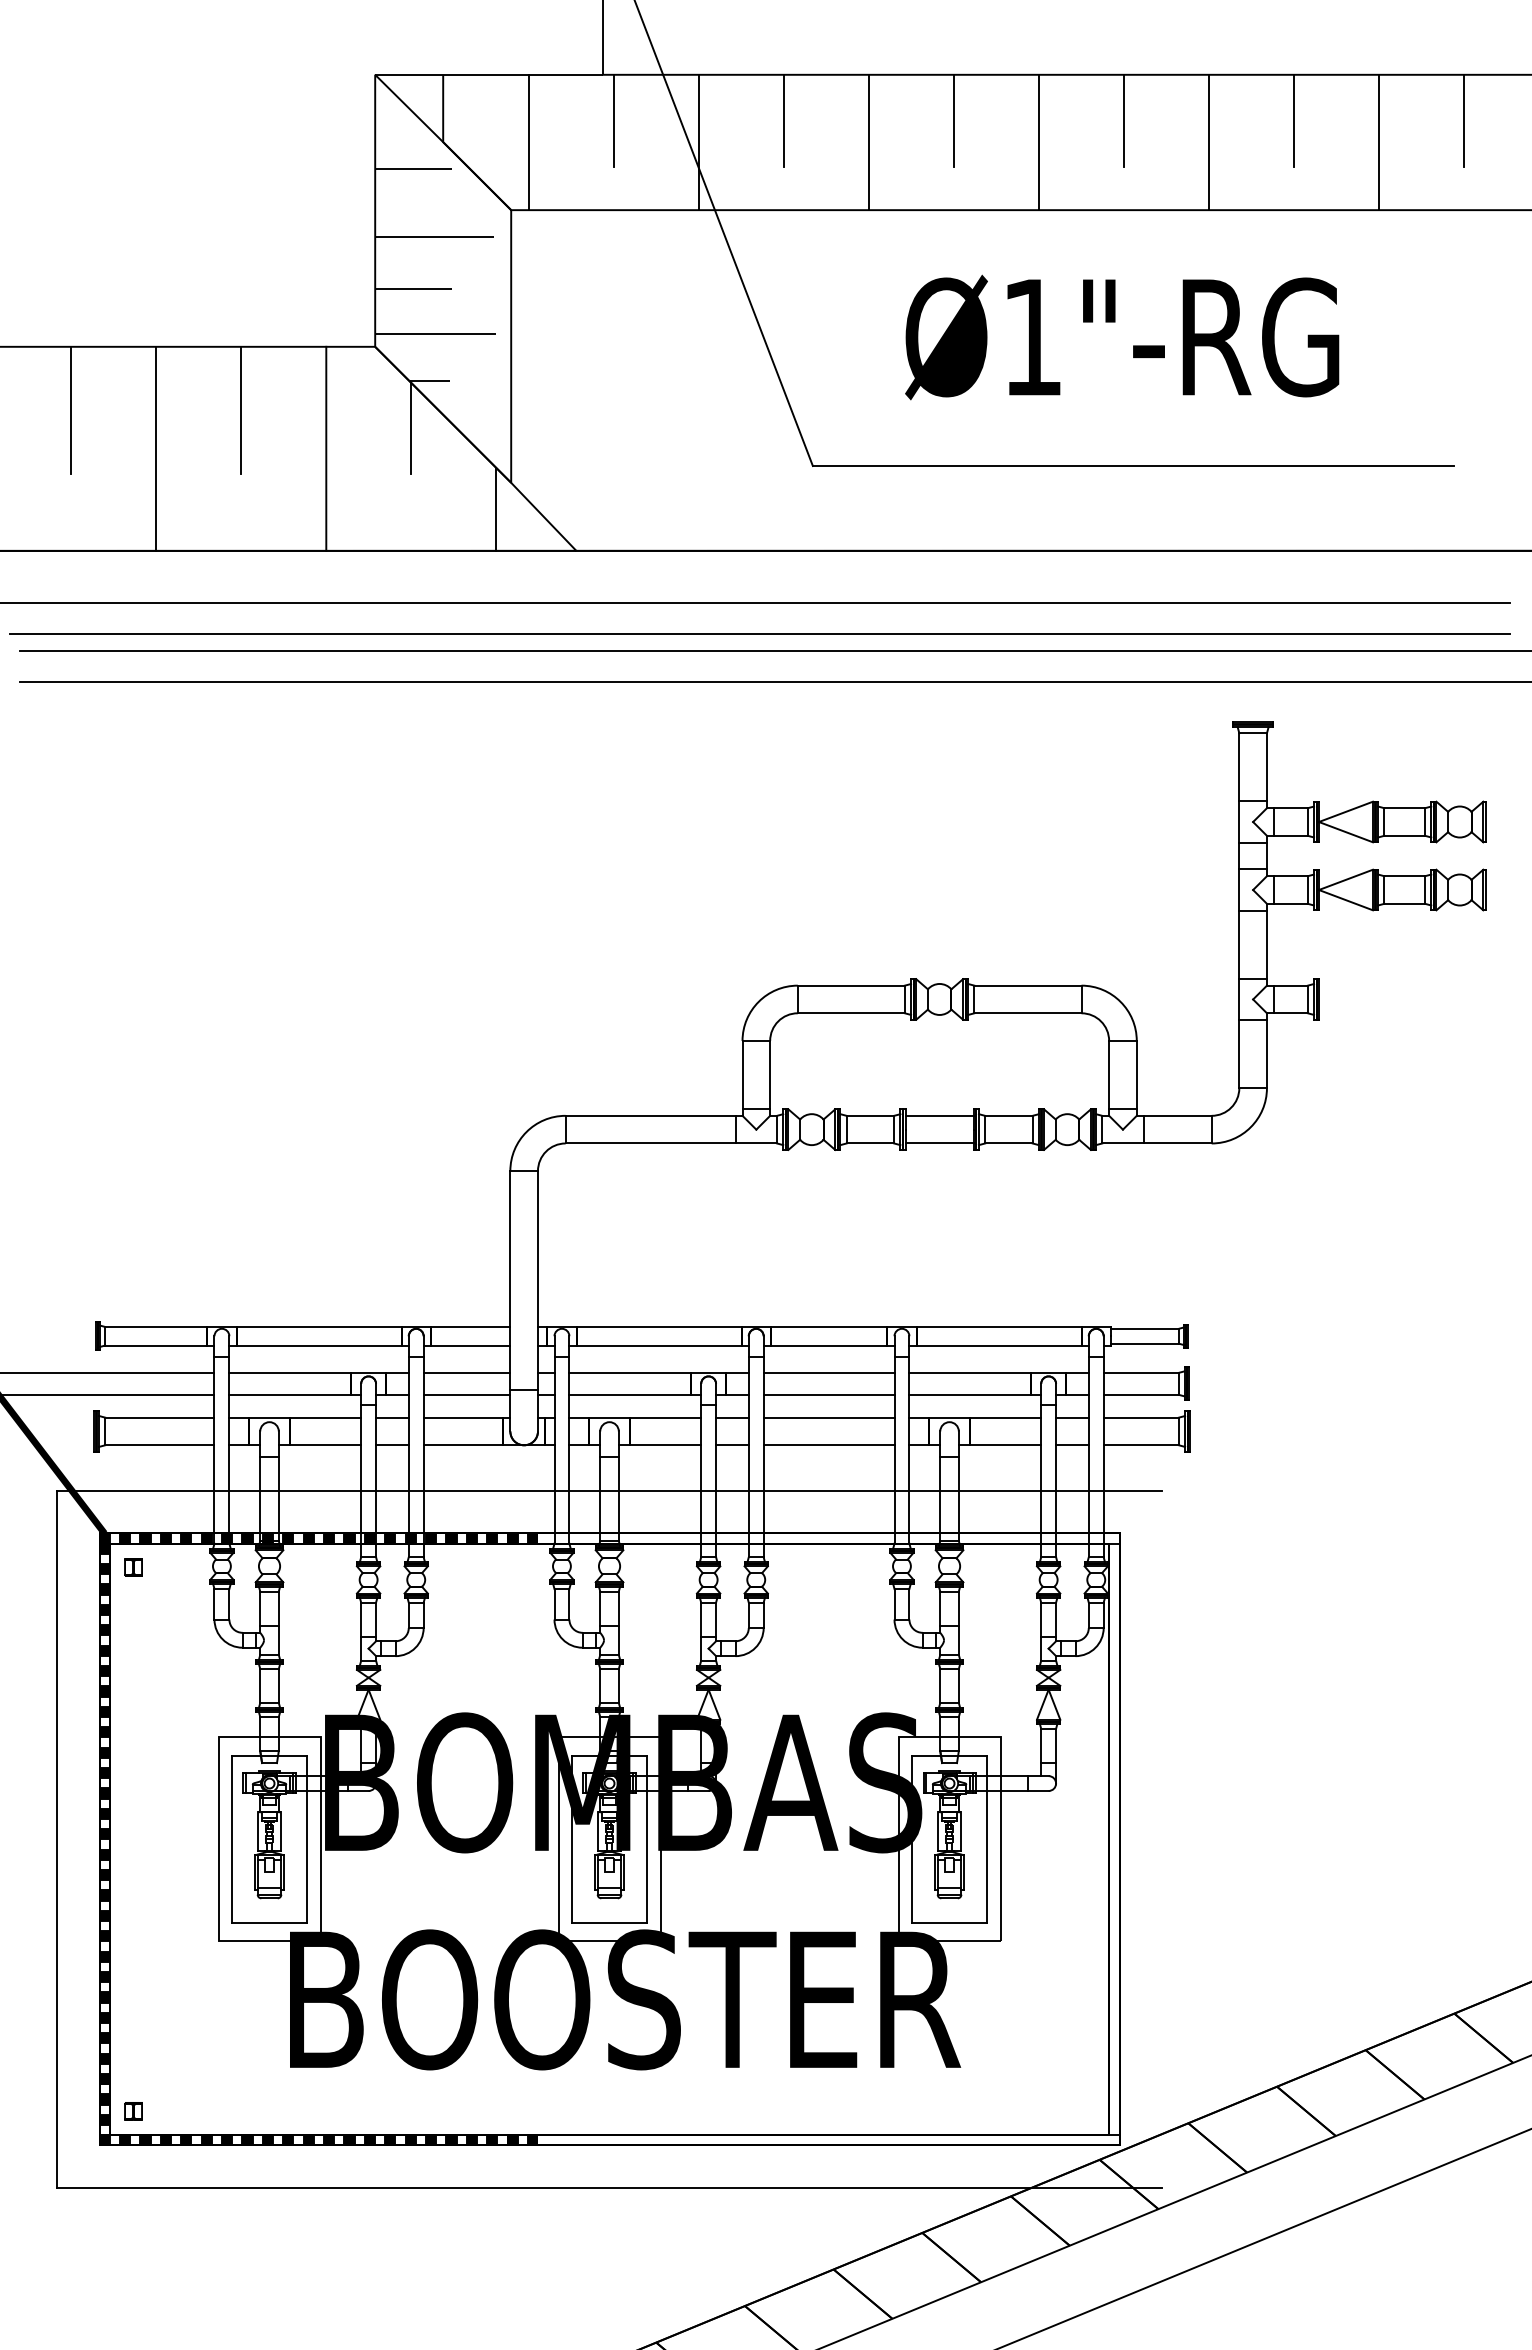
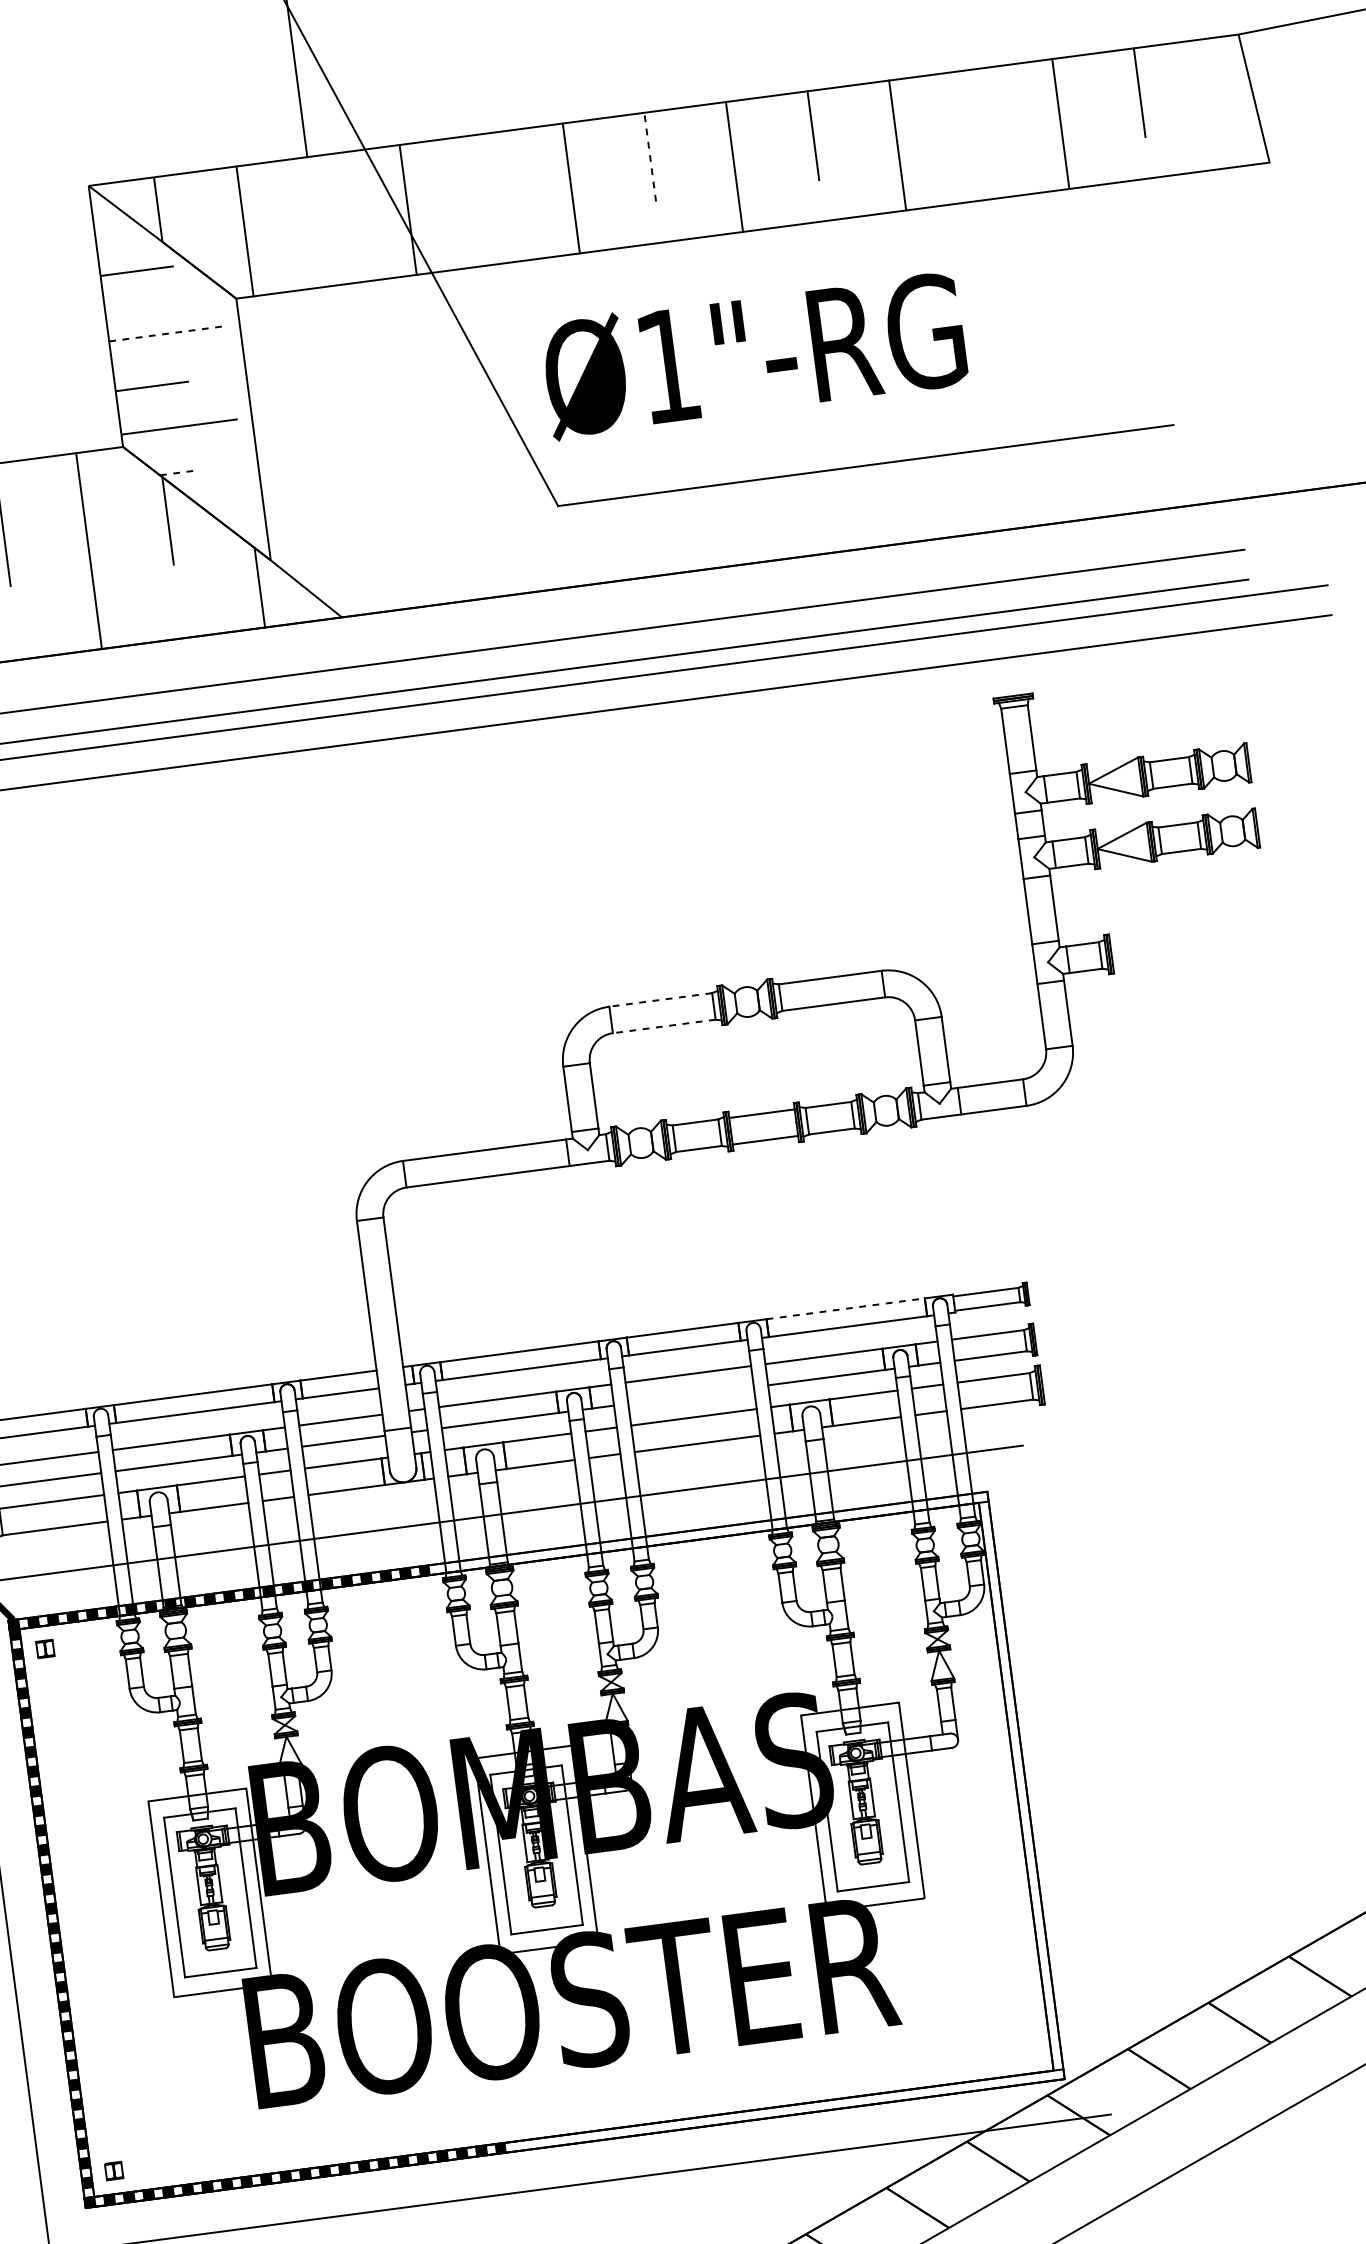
line: (614, 120) -> (324, 199), removed
line: (784, 120) -> (487, 178), removed
line: (954, 120) -> (650, 156), solid -> dashed
line: (1294, 120) -> (976, 113), removed
line: (435, 236) -> (167, 333), solid -> dashed
text: (1122, 337) -> (754, 354), moved
line: (430, 380) -> (180, 472), solid -> dashed
line: (851, 985) -> (660, 999), solid -> dashed
line: (851, 1013) -> (664, 1026), solid -> dashed
line: (999, 1326) -> (846, 1308), solid -> dashed
line: (828, 1394) -> (690, 1395), removed

